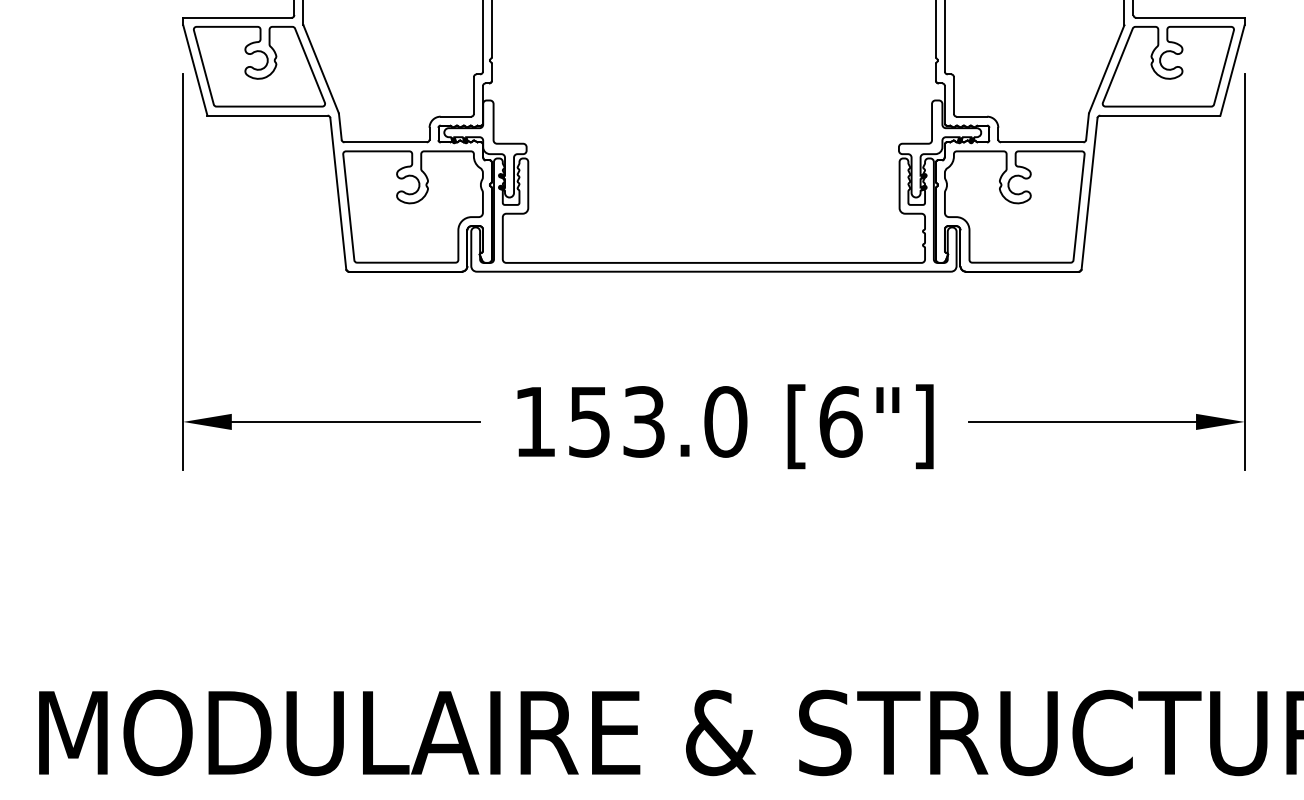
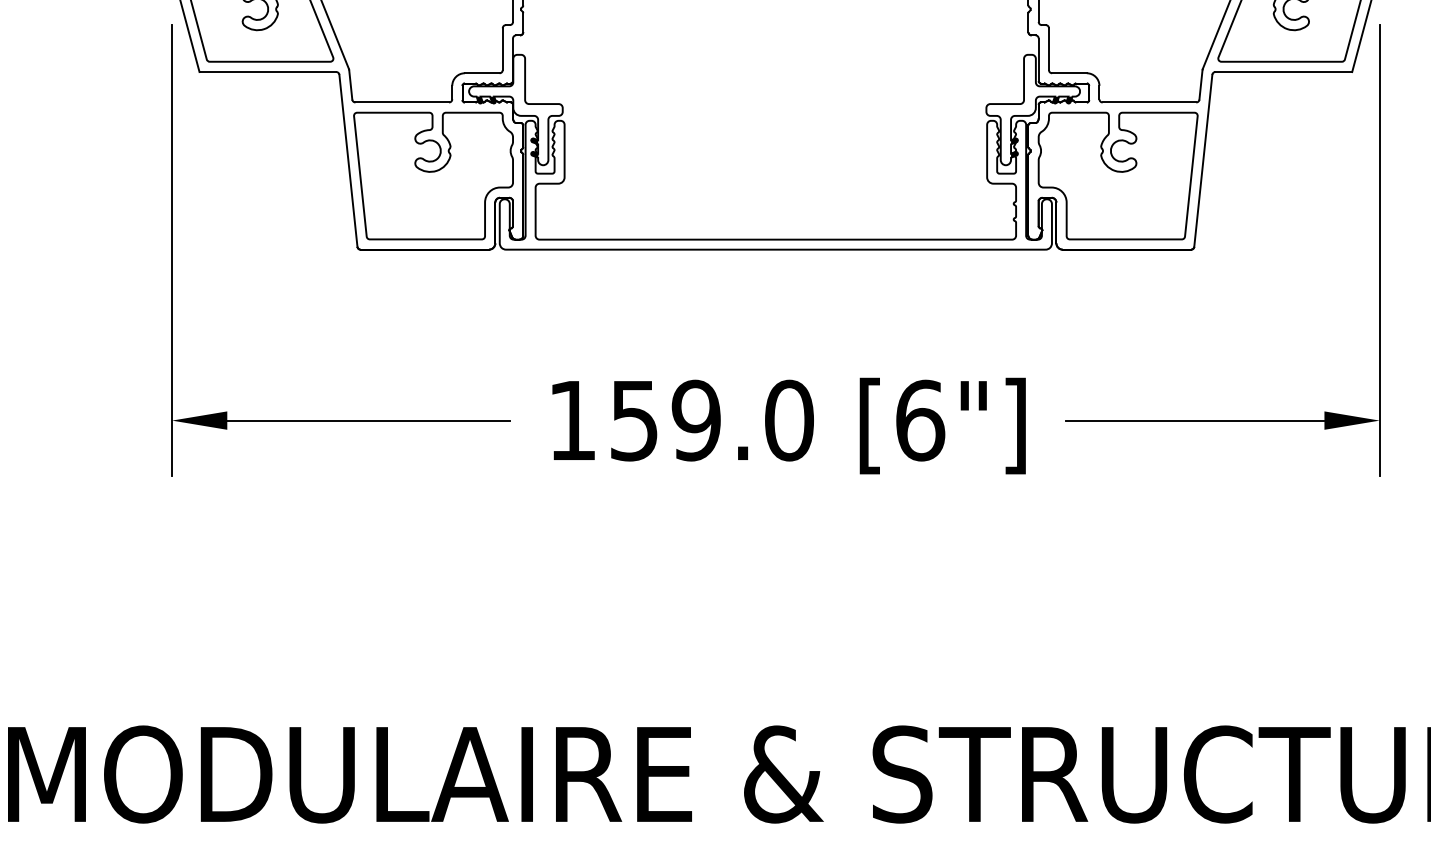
text: (643, 421) -> (695, 420), 153.0 -> 159.0

